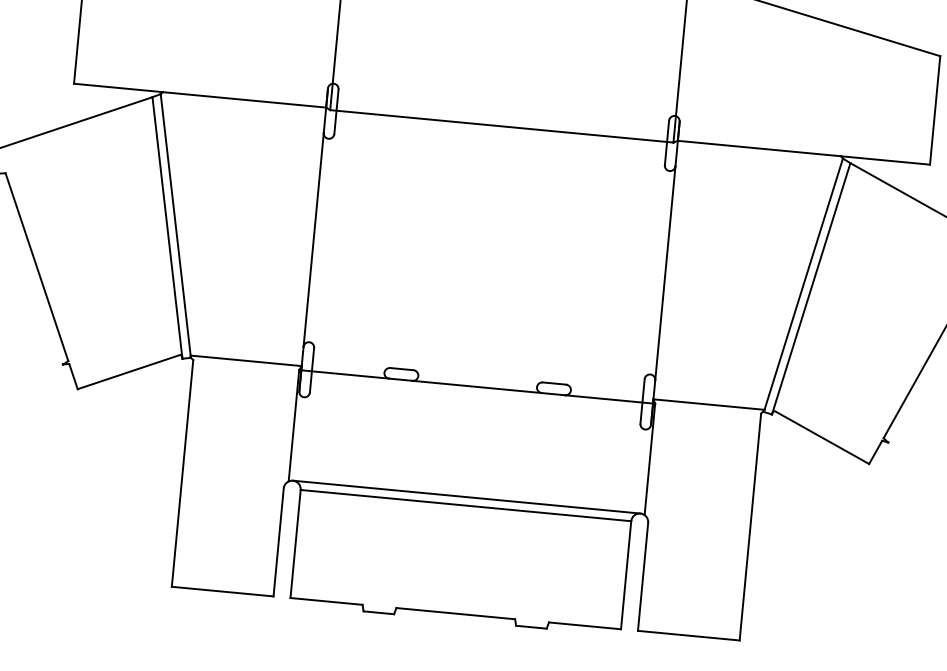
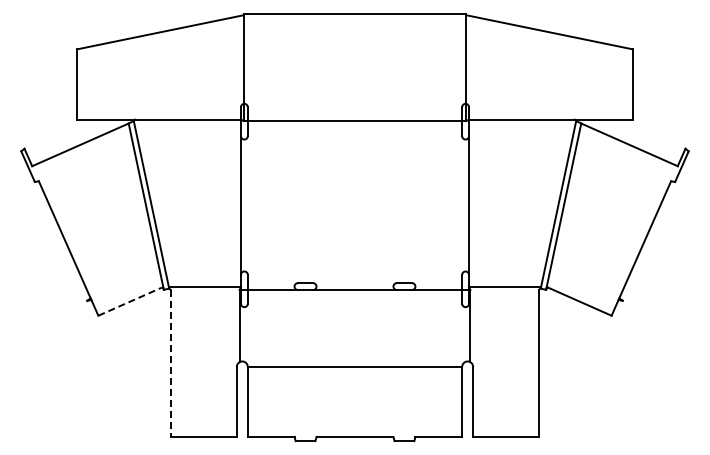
line: (129, 371) -> (130, 301), solid -> dashed
line: (181, 474) -> (170, 364), solid -> dashed
line: (466, 497) -> (354, 361), removed

